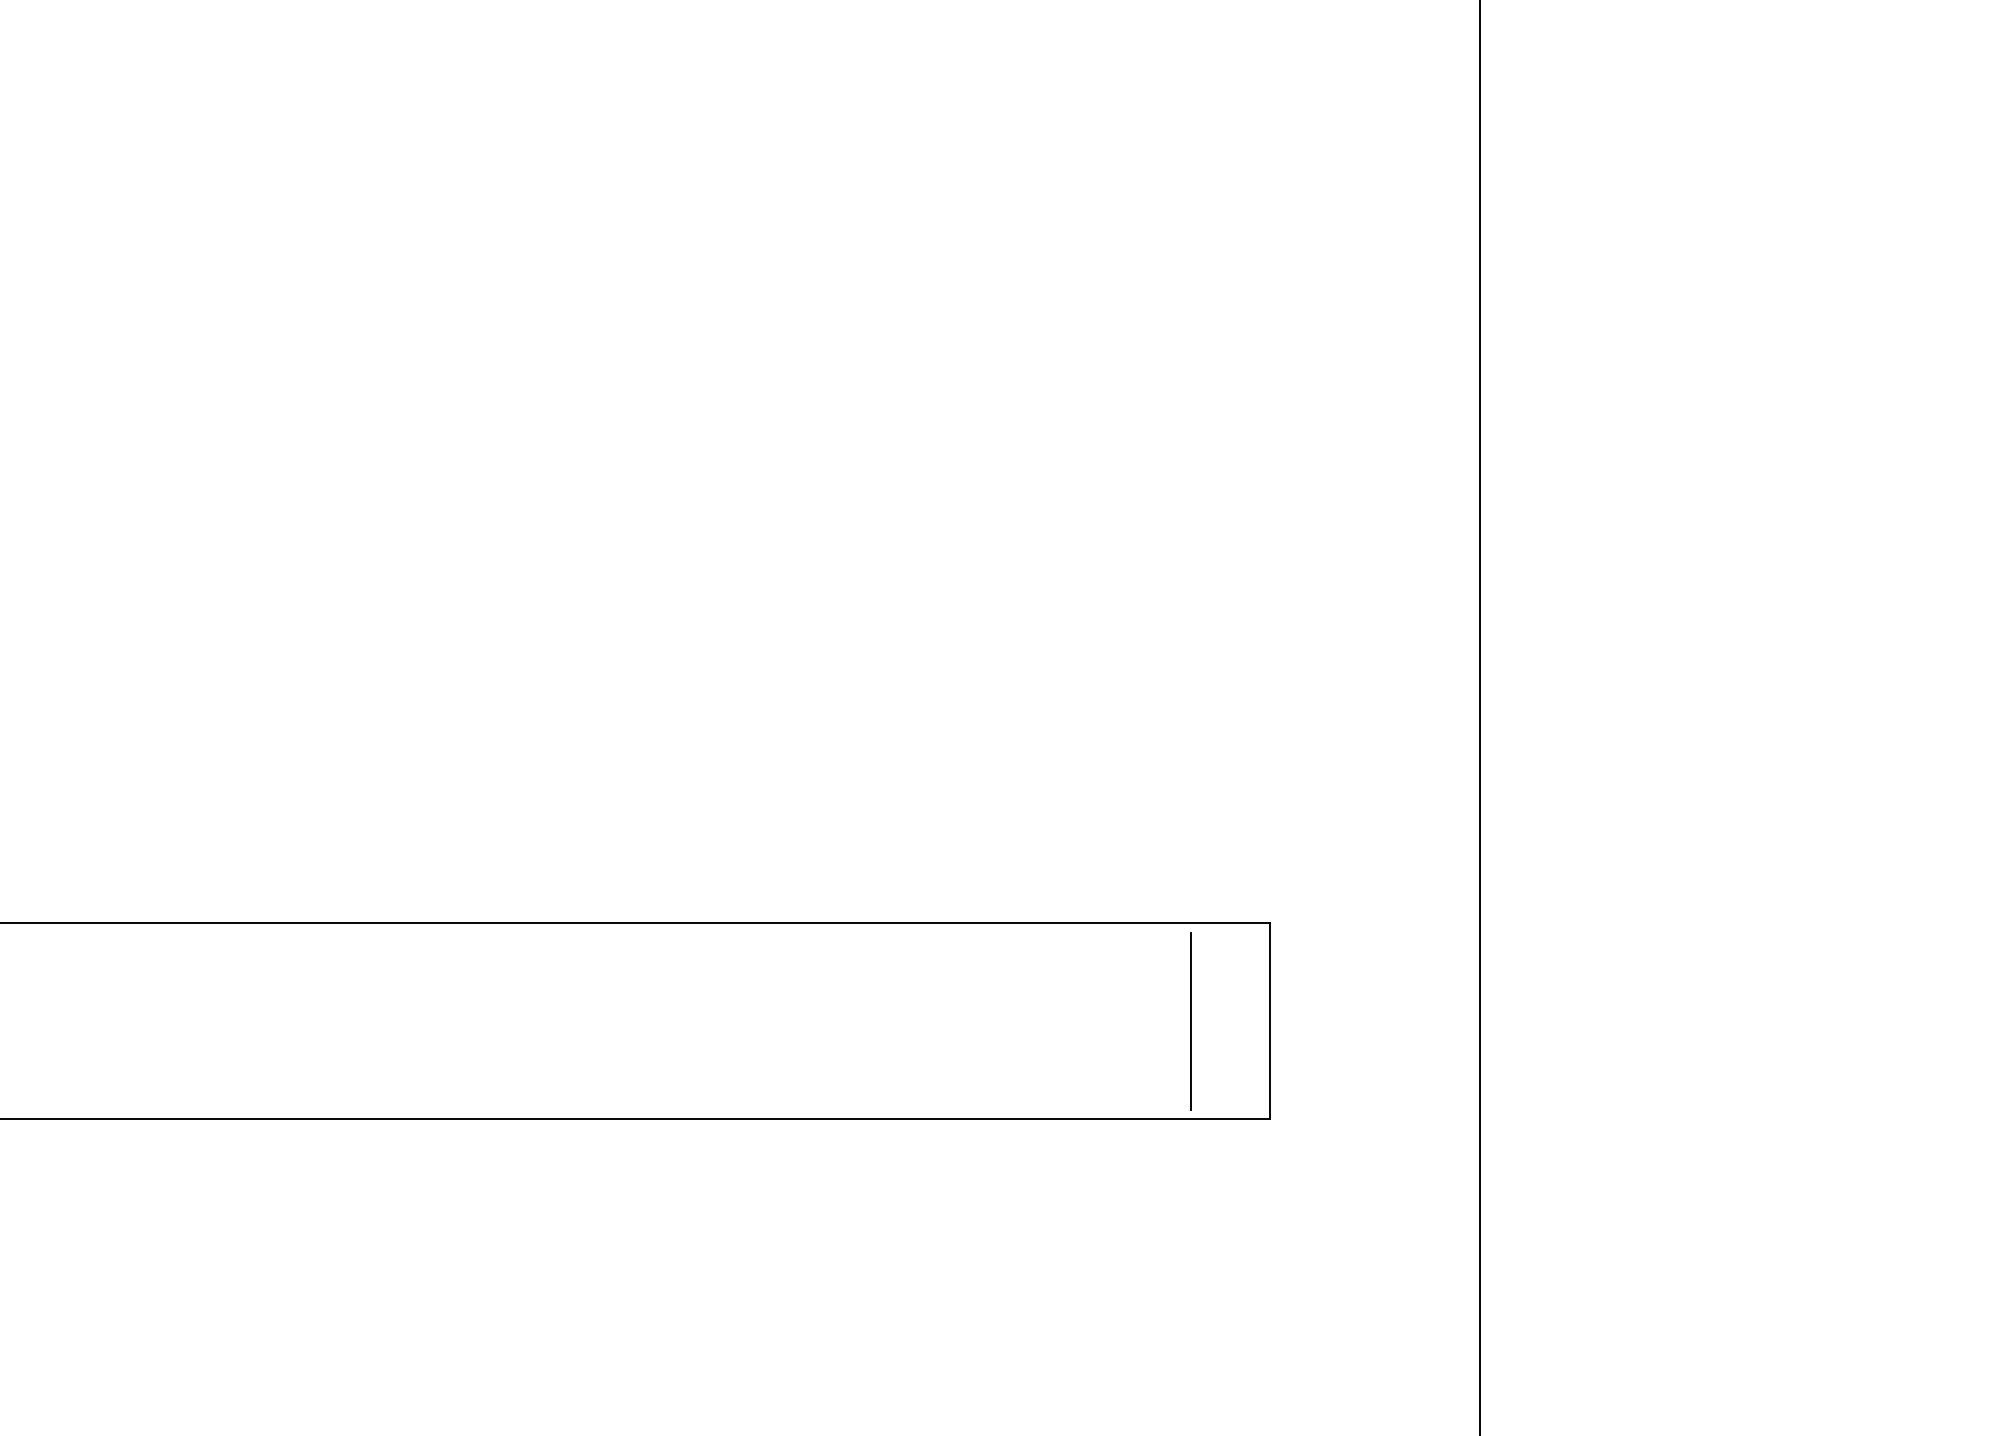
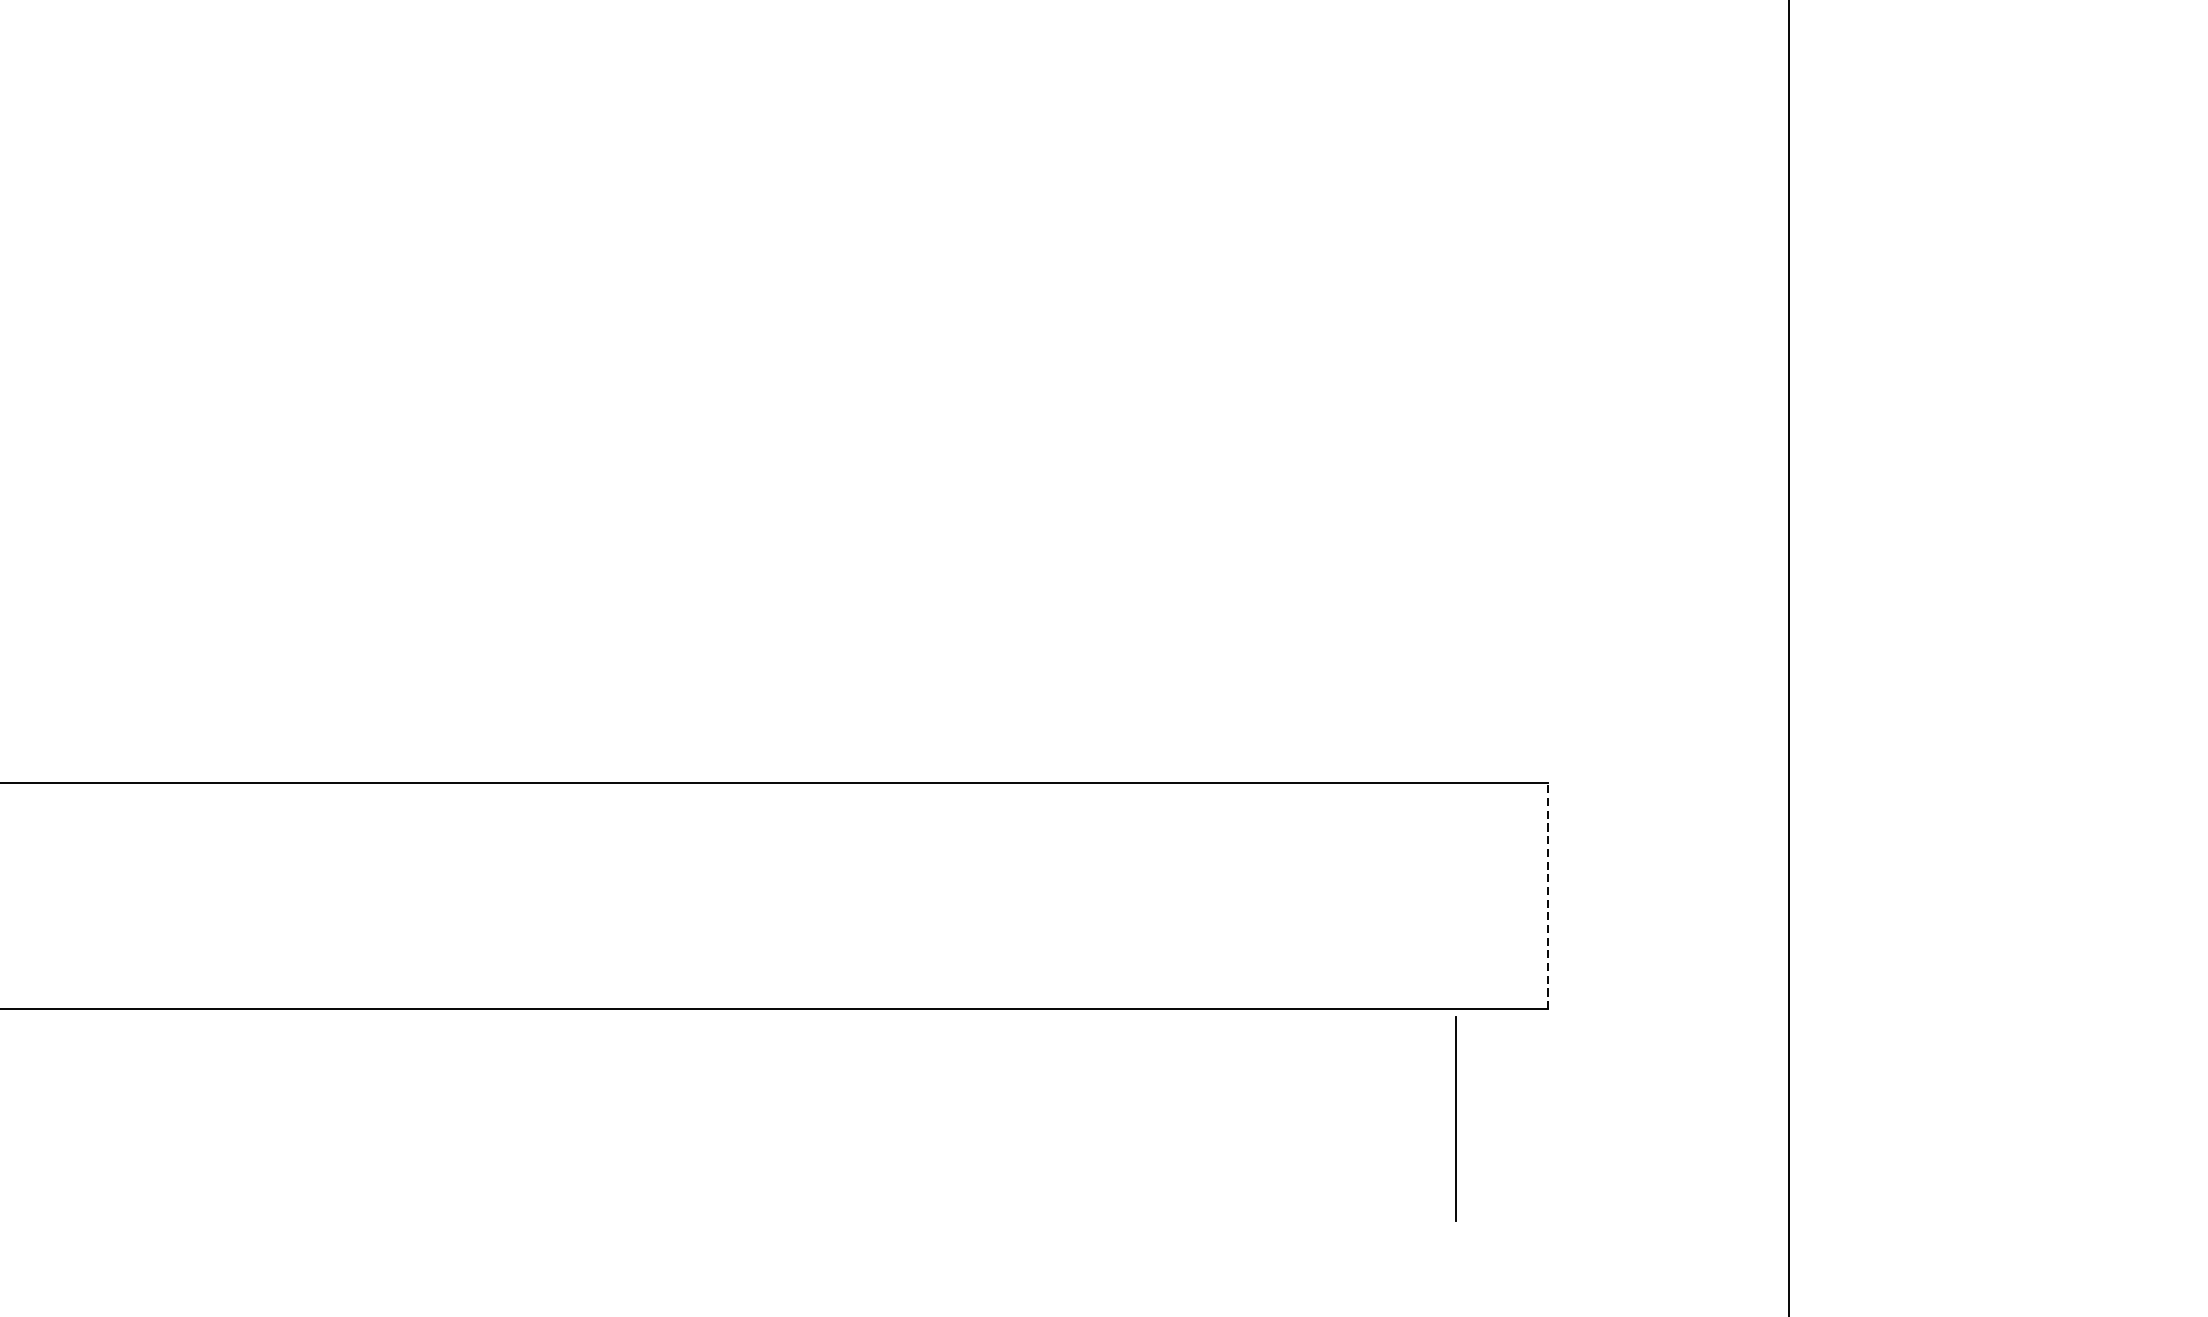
line: (1270, 1020) -> (1547, 895), solid -> dashed
line: (1190, 1021) -> (1455, 1119), moved

